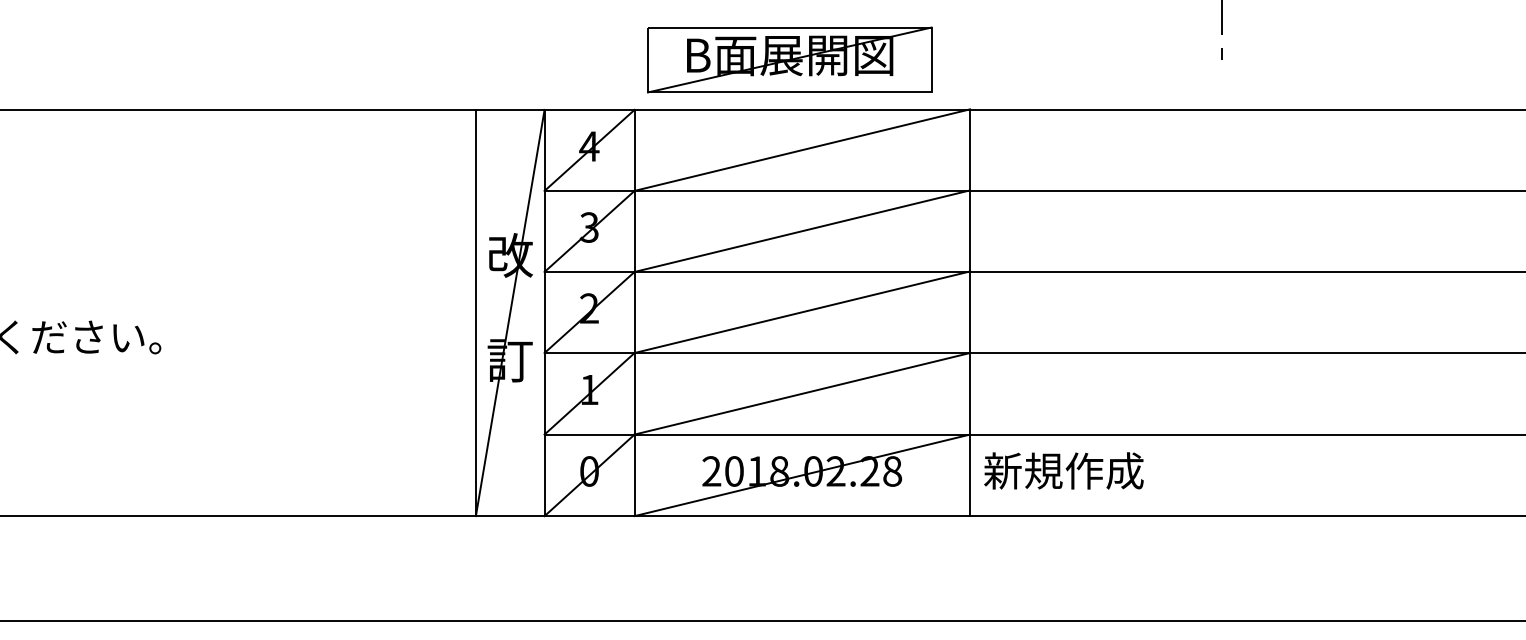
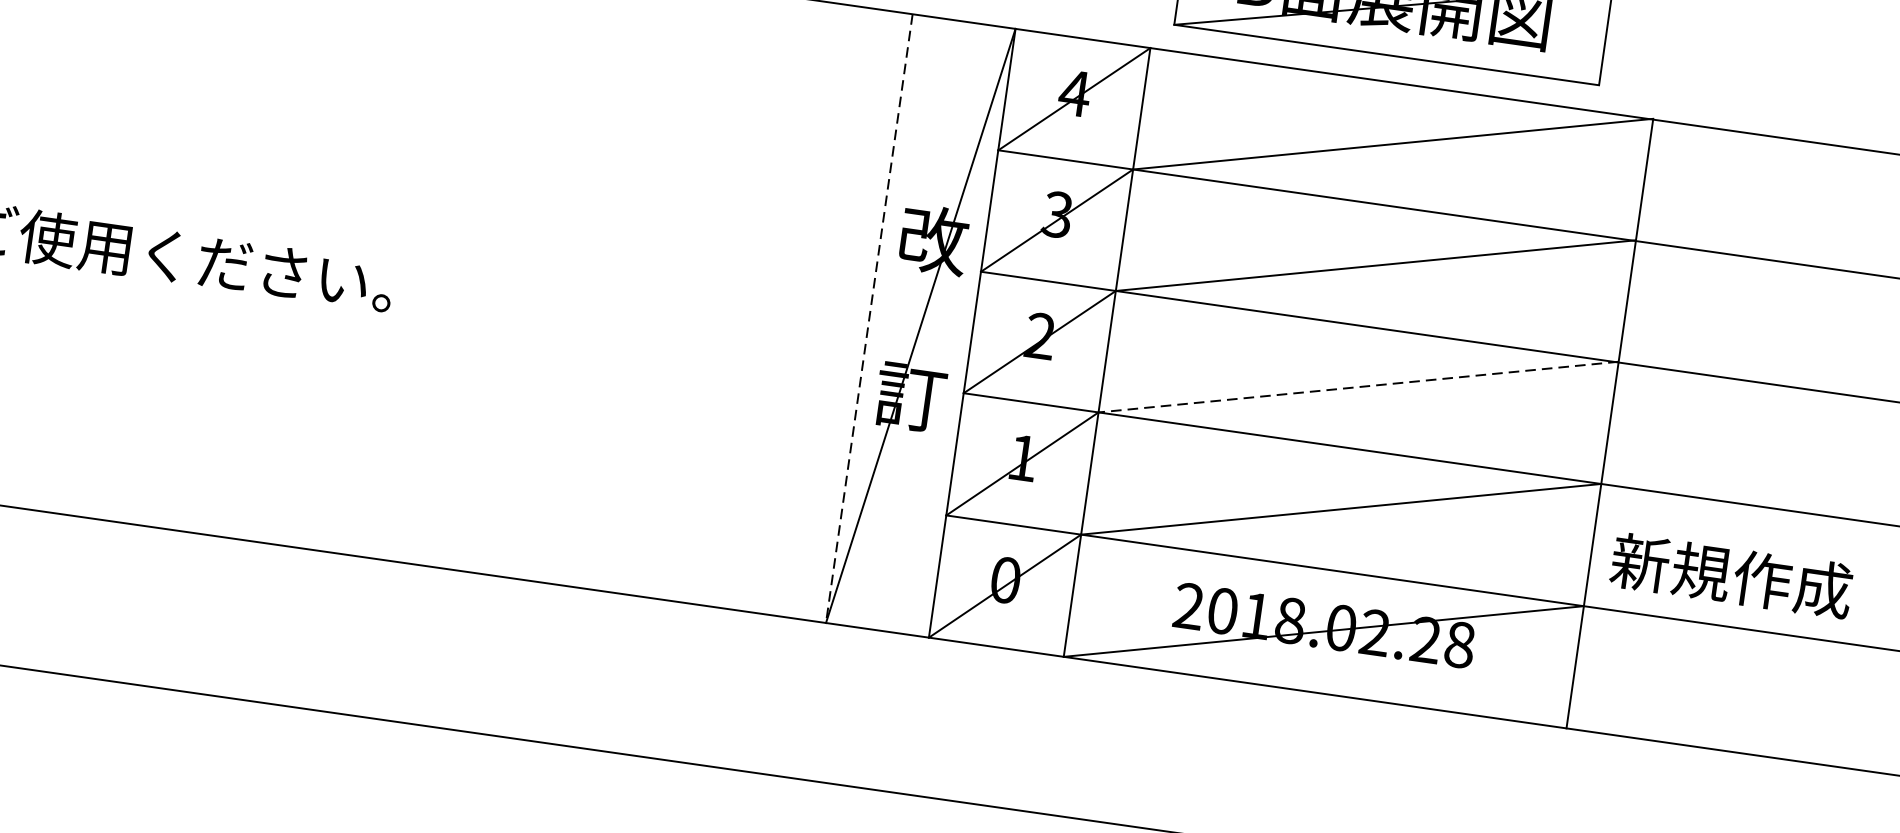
line: (802, 312) -> (1358, 387), solid -> dashed
line: (475, 313) -> (868, 319), solid -> dashed
text: (1063, 470) -> (1731, 575), moved

